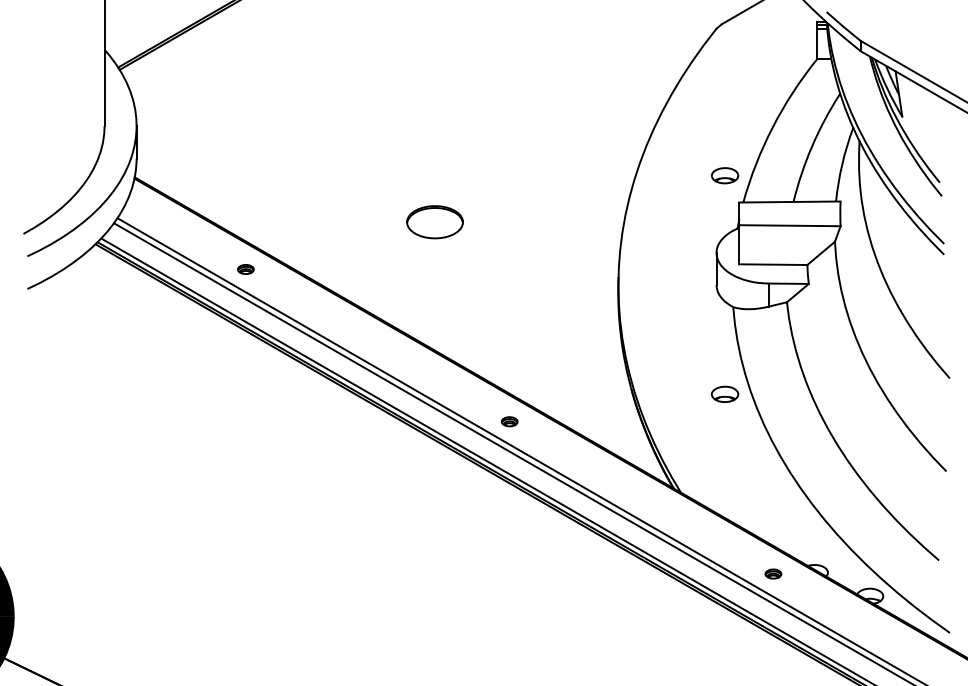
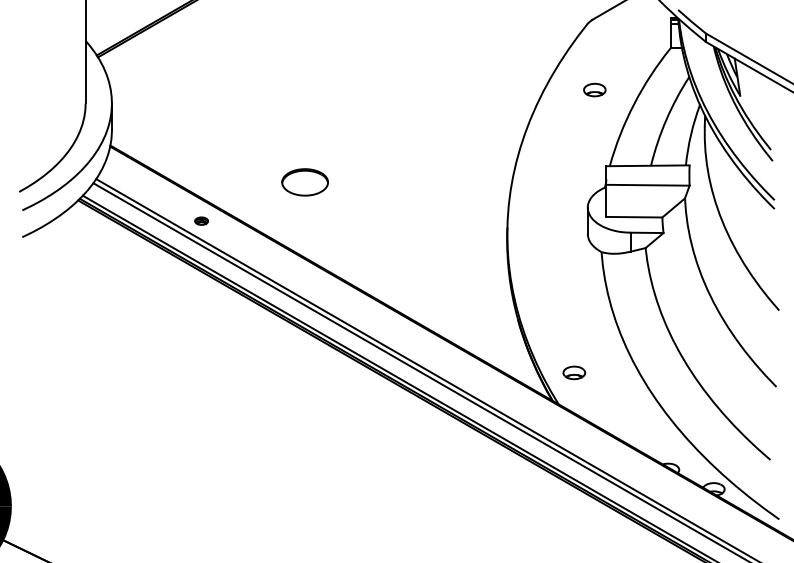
part: (725, 175) -> (595, 89), moved
part: (434, 222) -> (304, 182), moved
part: (724, 393) -> (573, 372), moved
part: (509, 421) -> (417, 345), removed
part: (773, 573) -> (634, 470), removed

